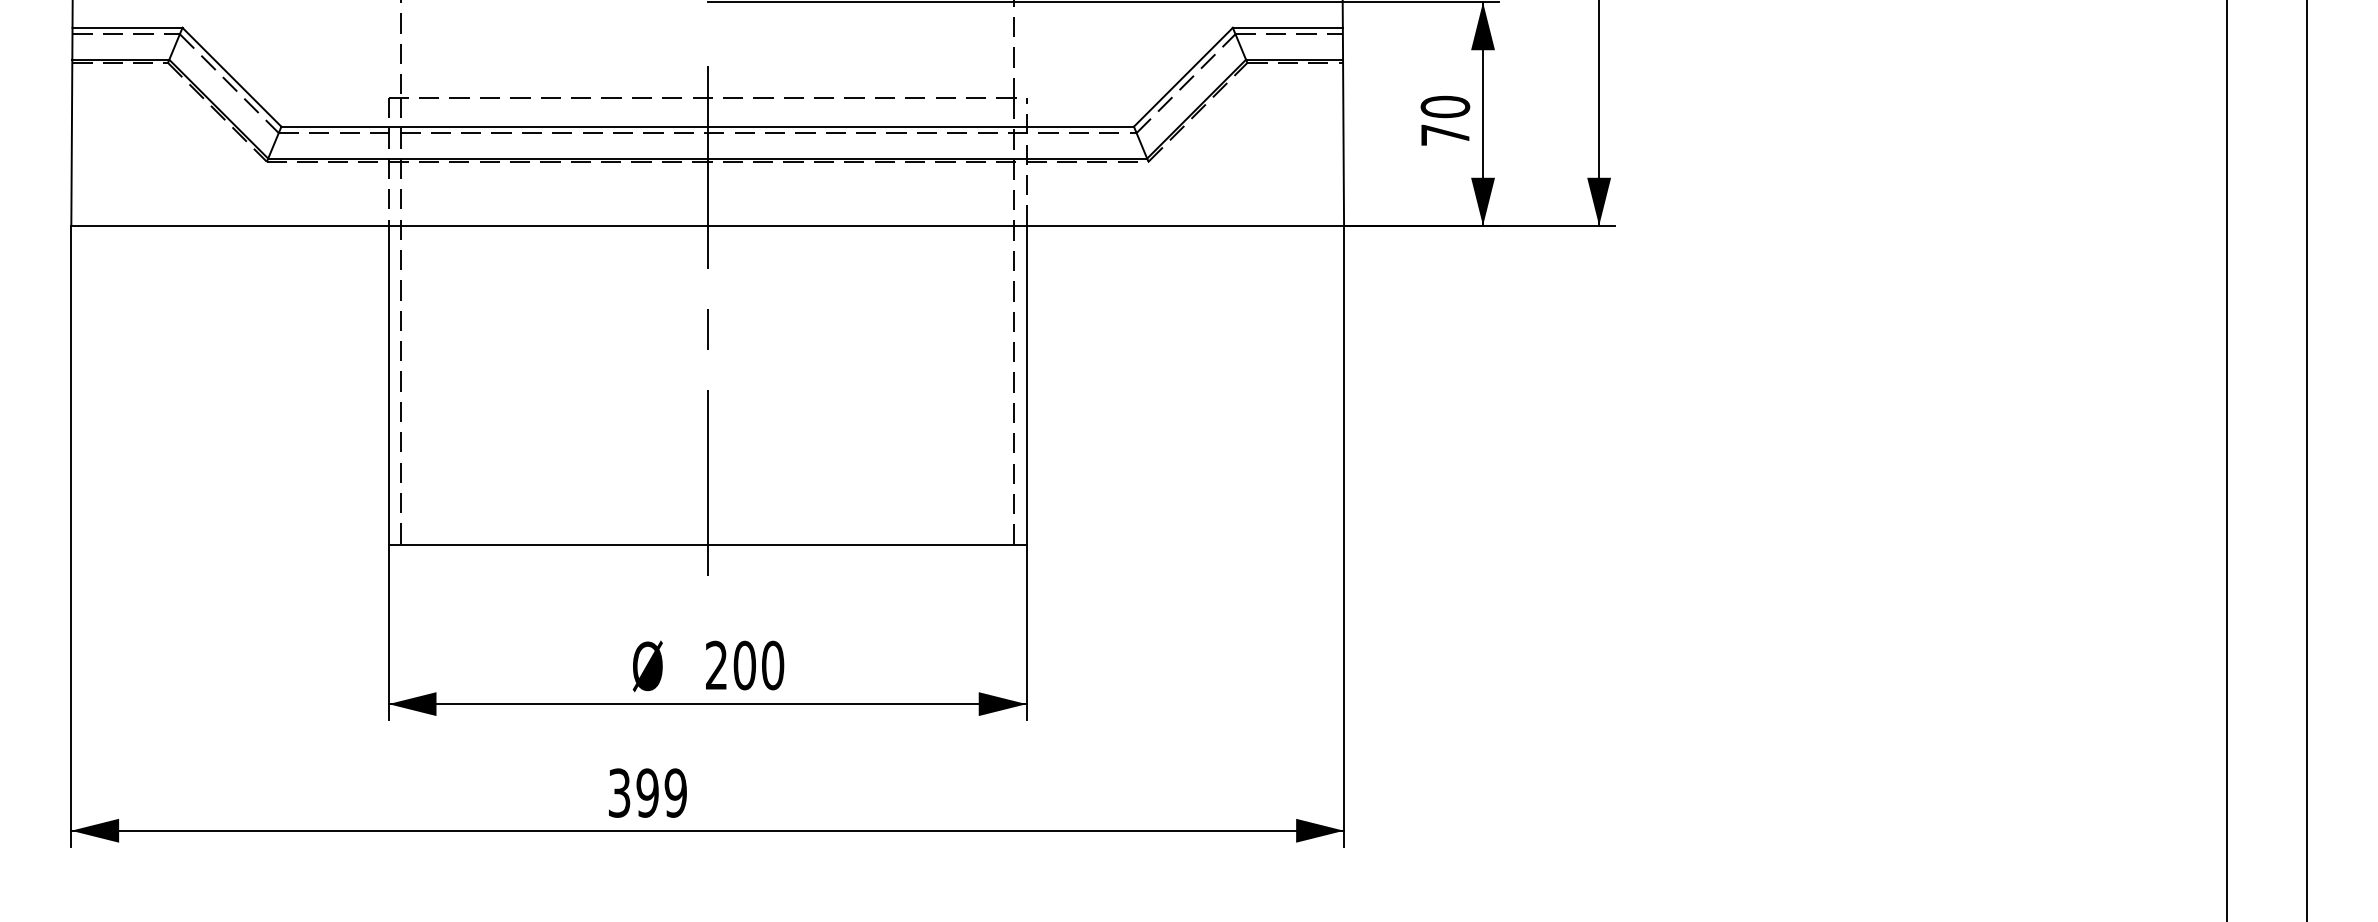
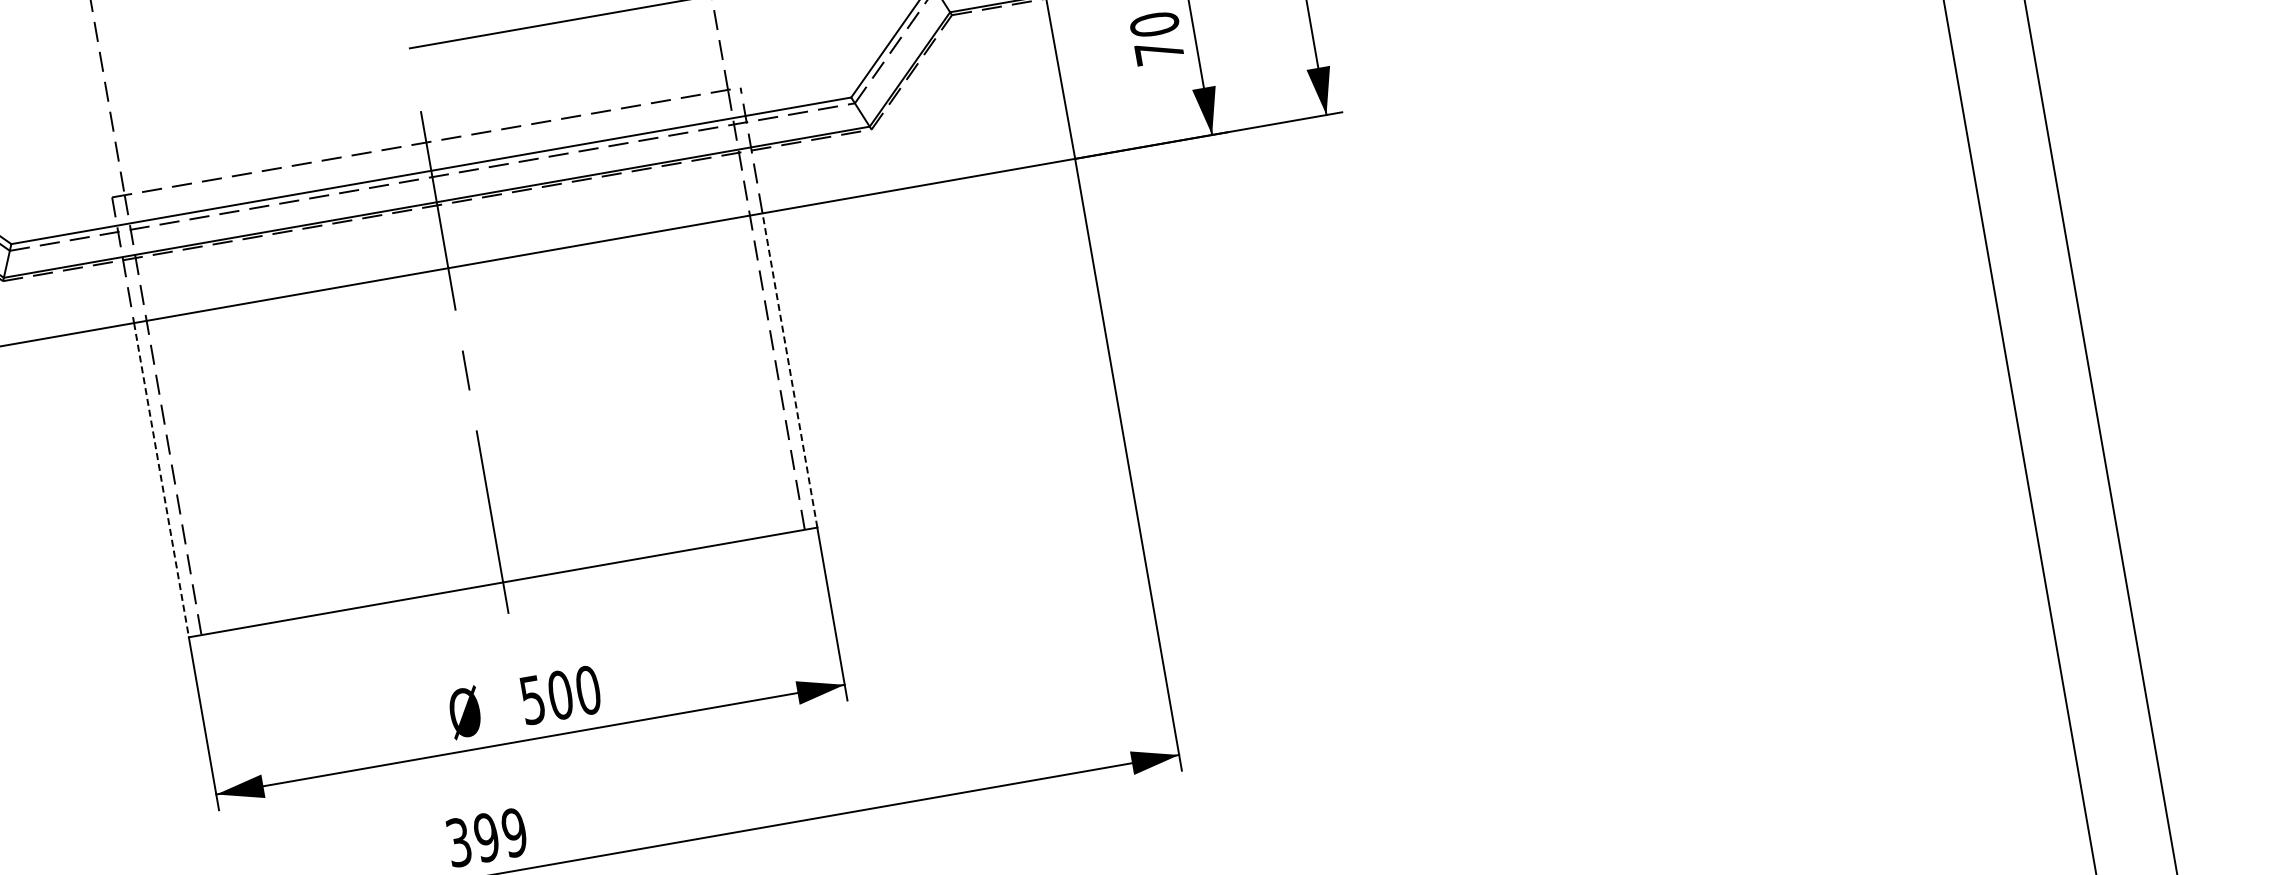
line: (1026, 384) -> (789, 369), solid -> dashed
line: (388, 385) -> (161, 480), solid -> dashed
text: (716, 665) -> (532, 700), 200 -> 500

